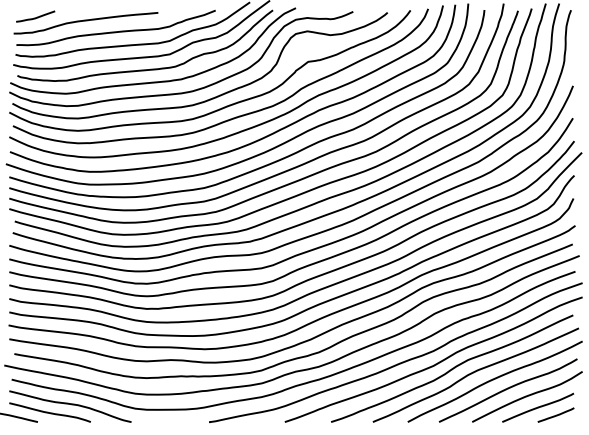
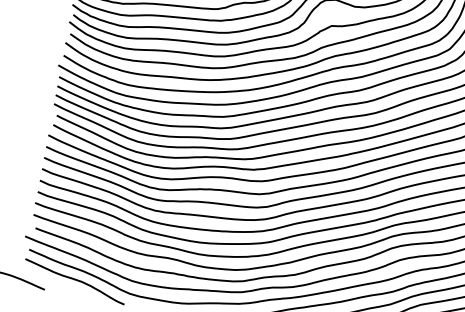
curve: (49, 412) -> (56, 283), removed

